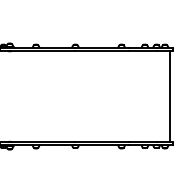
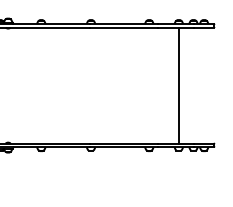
line: (169, 96) -> (178, 85), moved

